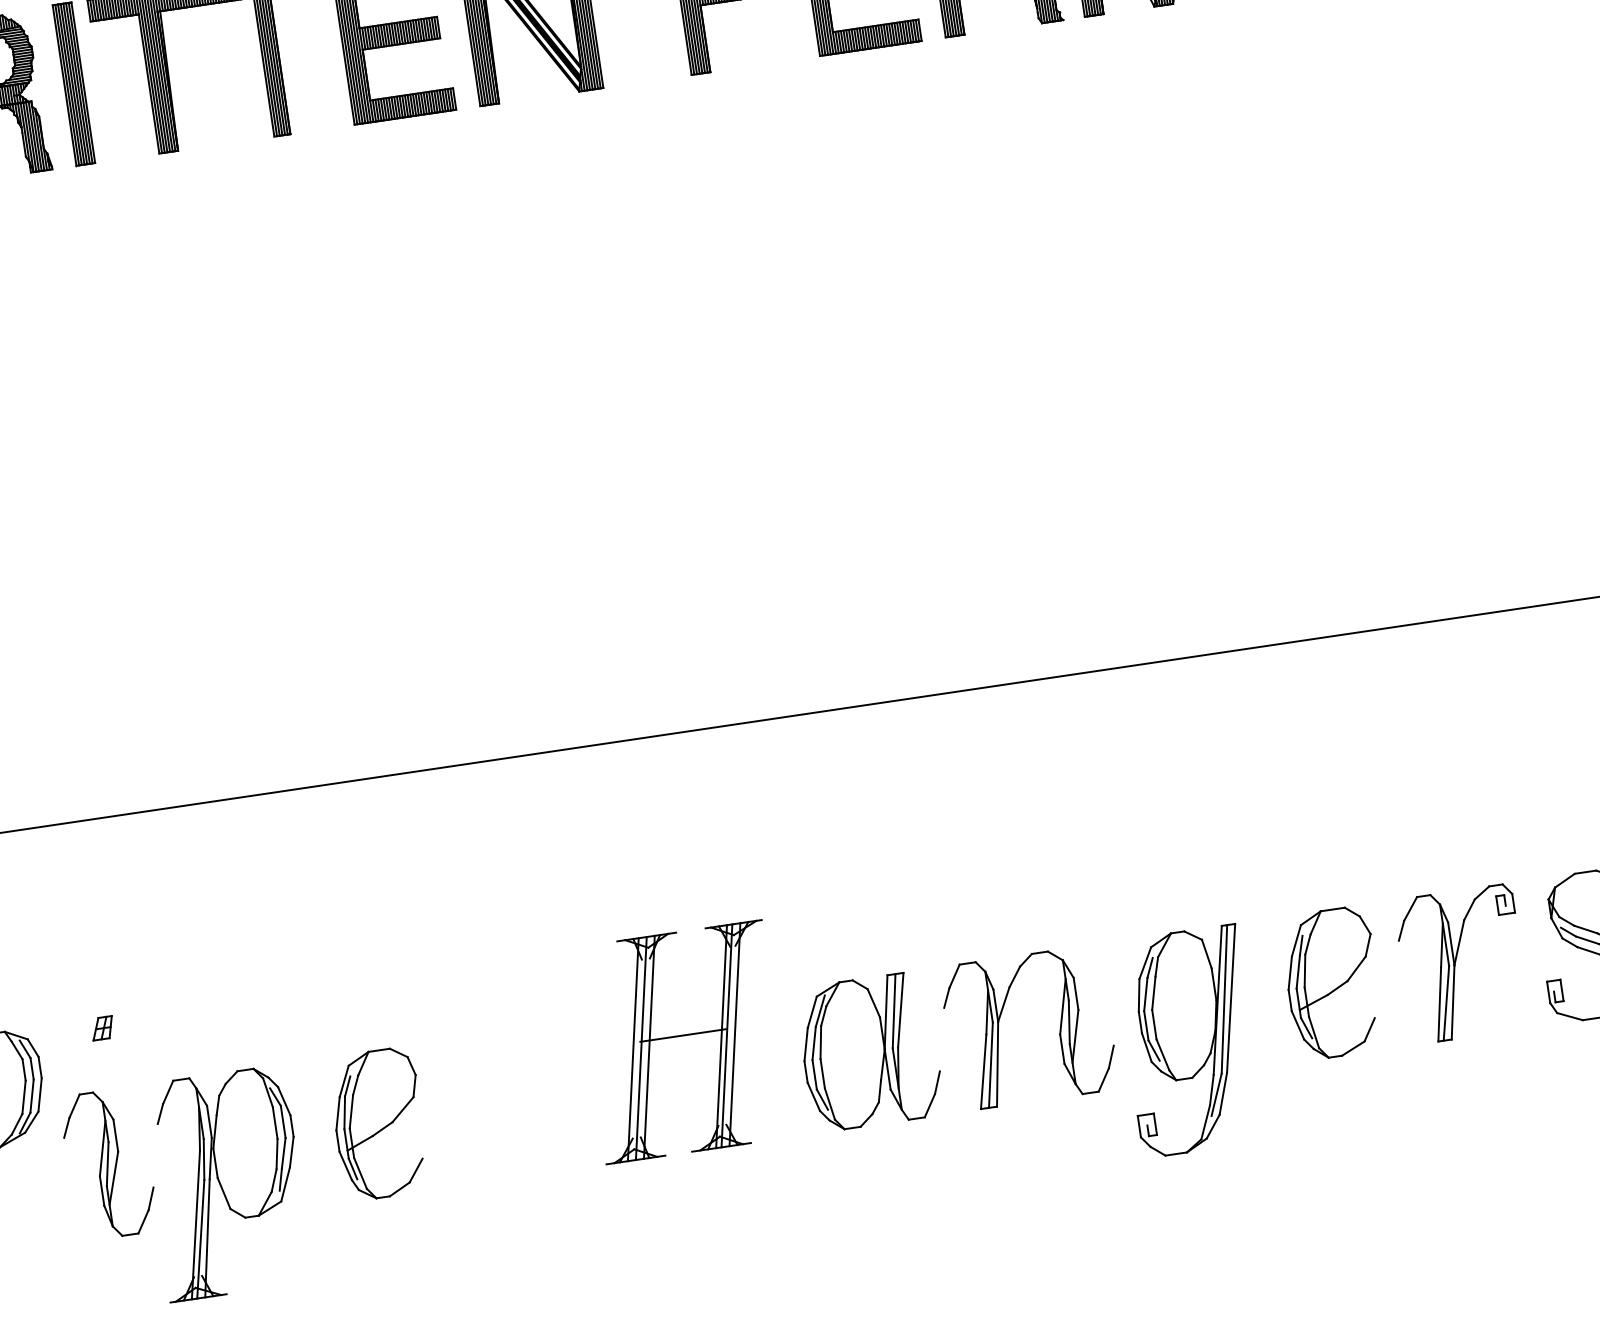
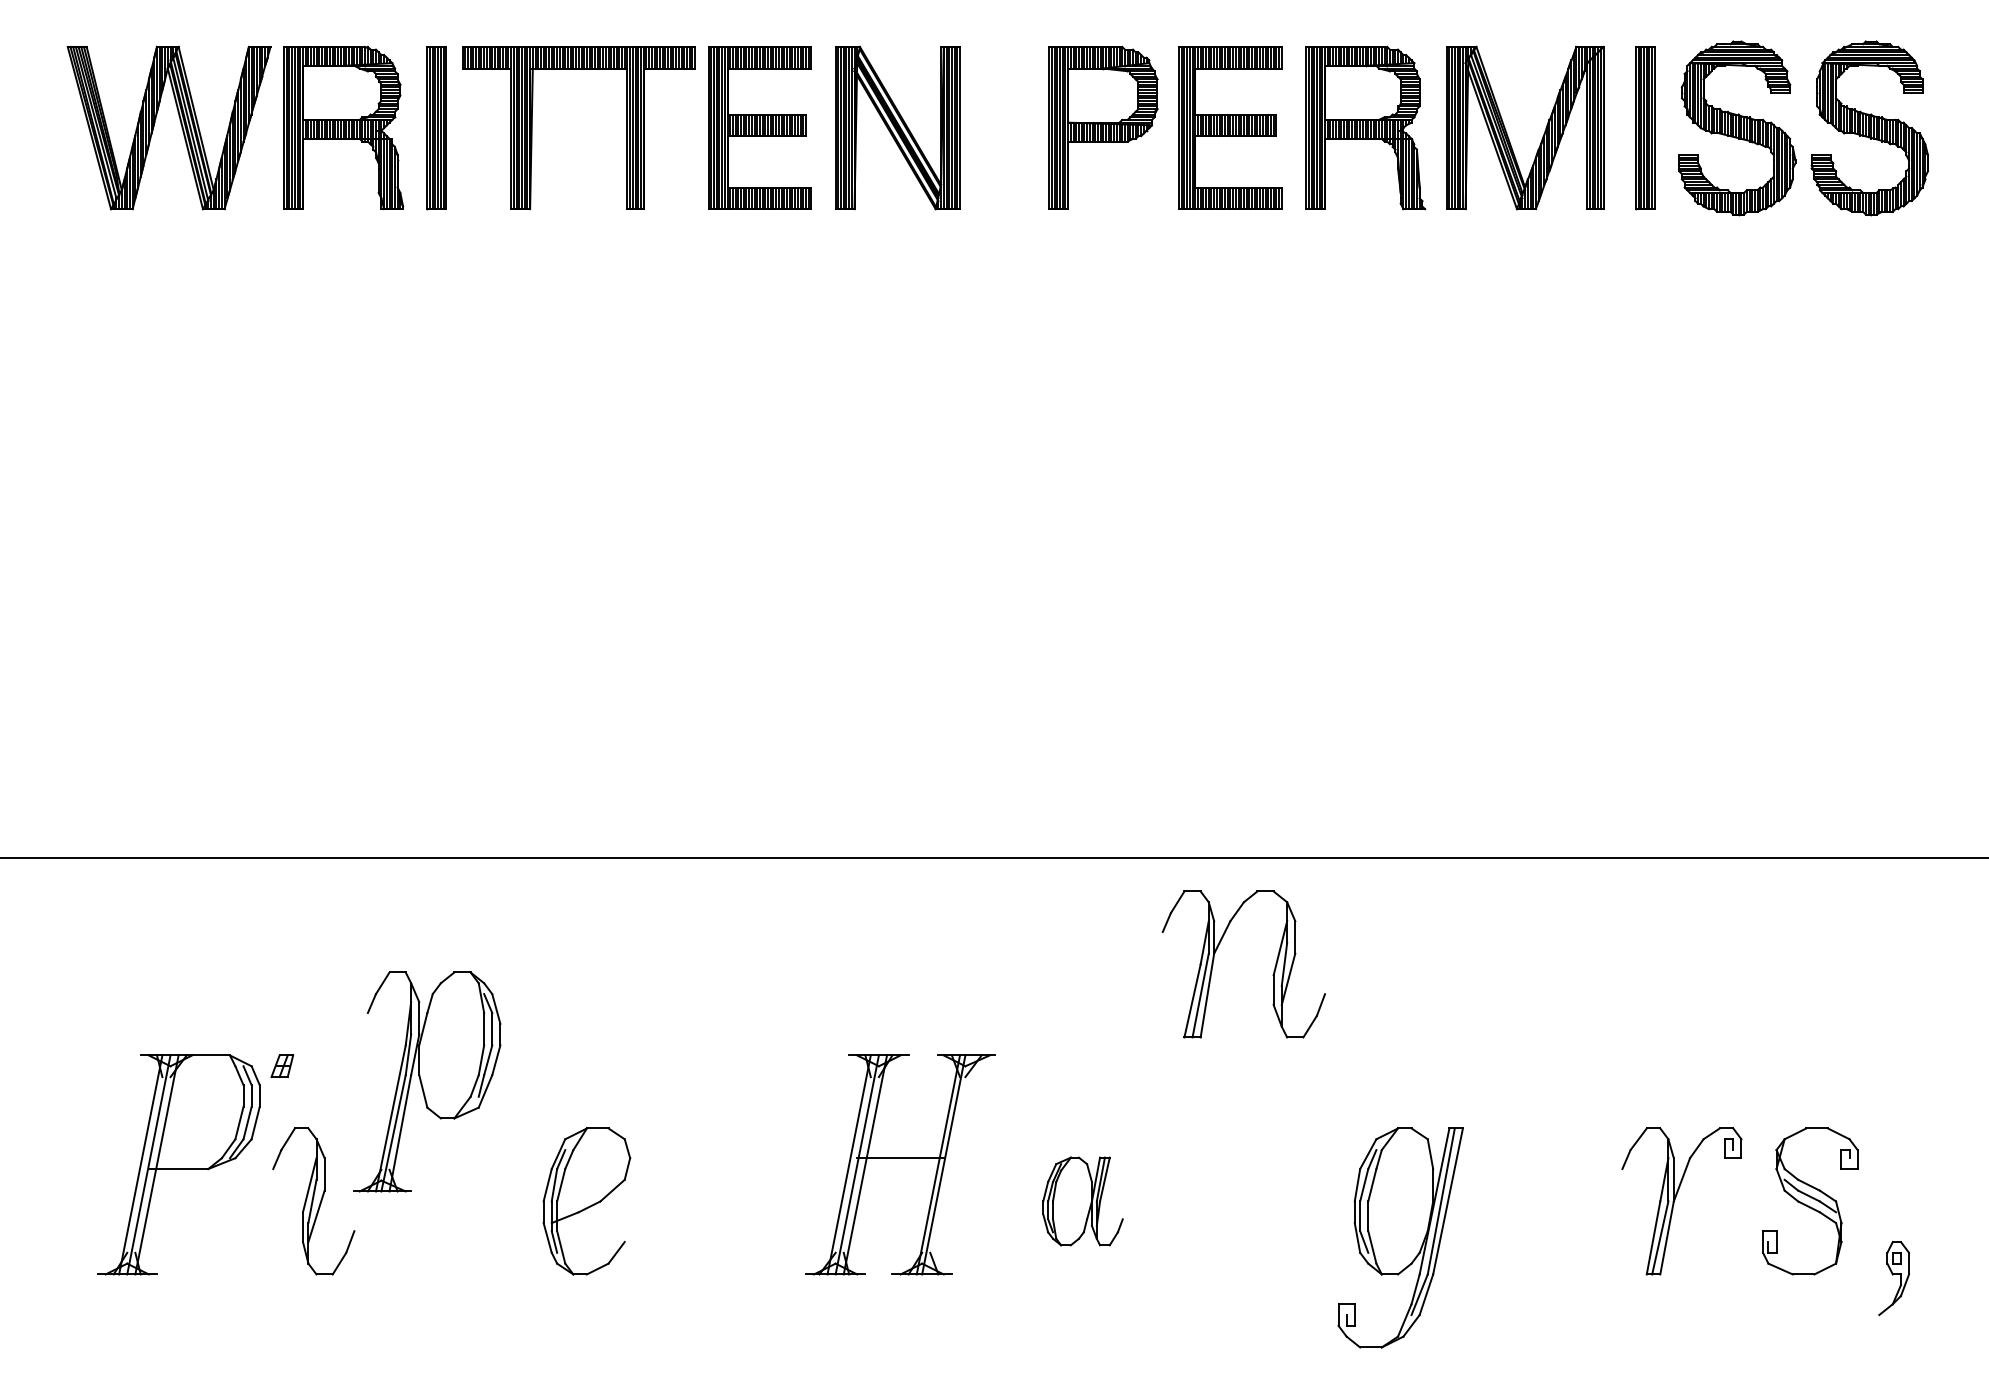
part: (1332, 983) -> (1550, 1201), removed
part: (102, 1027) -> (282, 1065), moved
part: (999, 1027) -> (1214, 959), moved
line: (734, 1034) -> (951, 1164), removed
part: (869, 1051) -> (1082, 1201), size x0.6
part: (226, 1183) -> (427, 1081), moved

